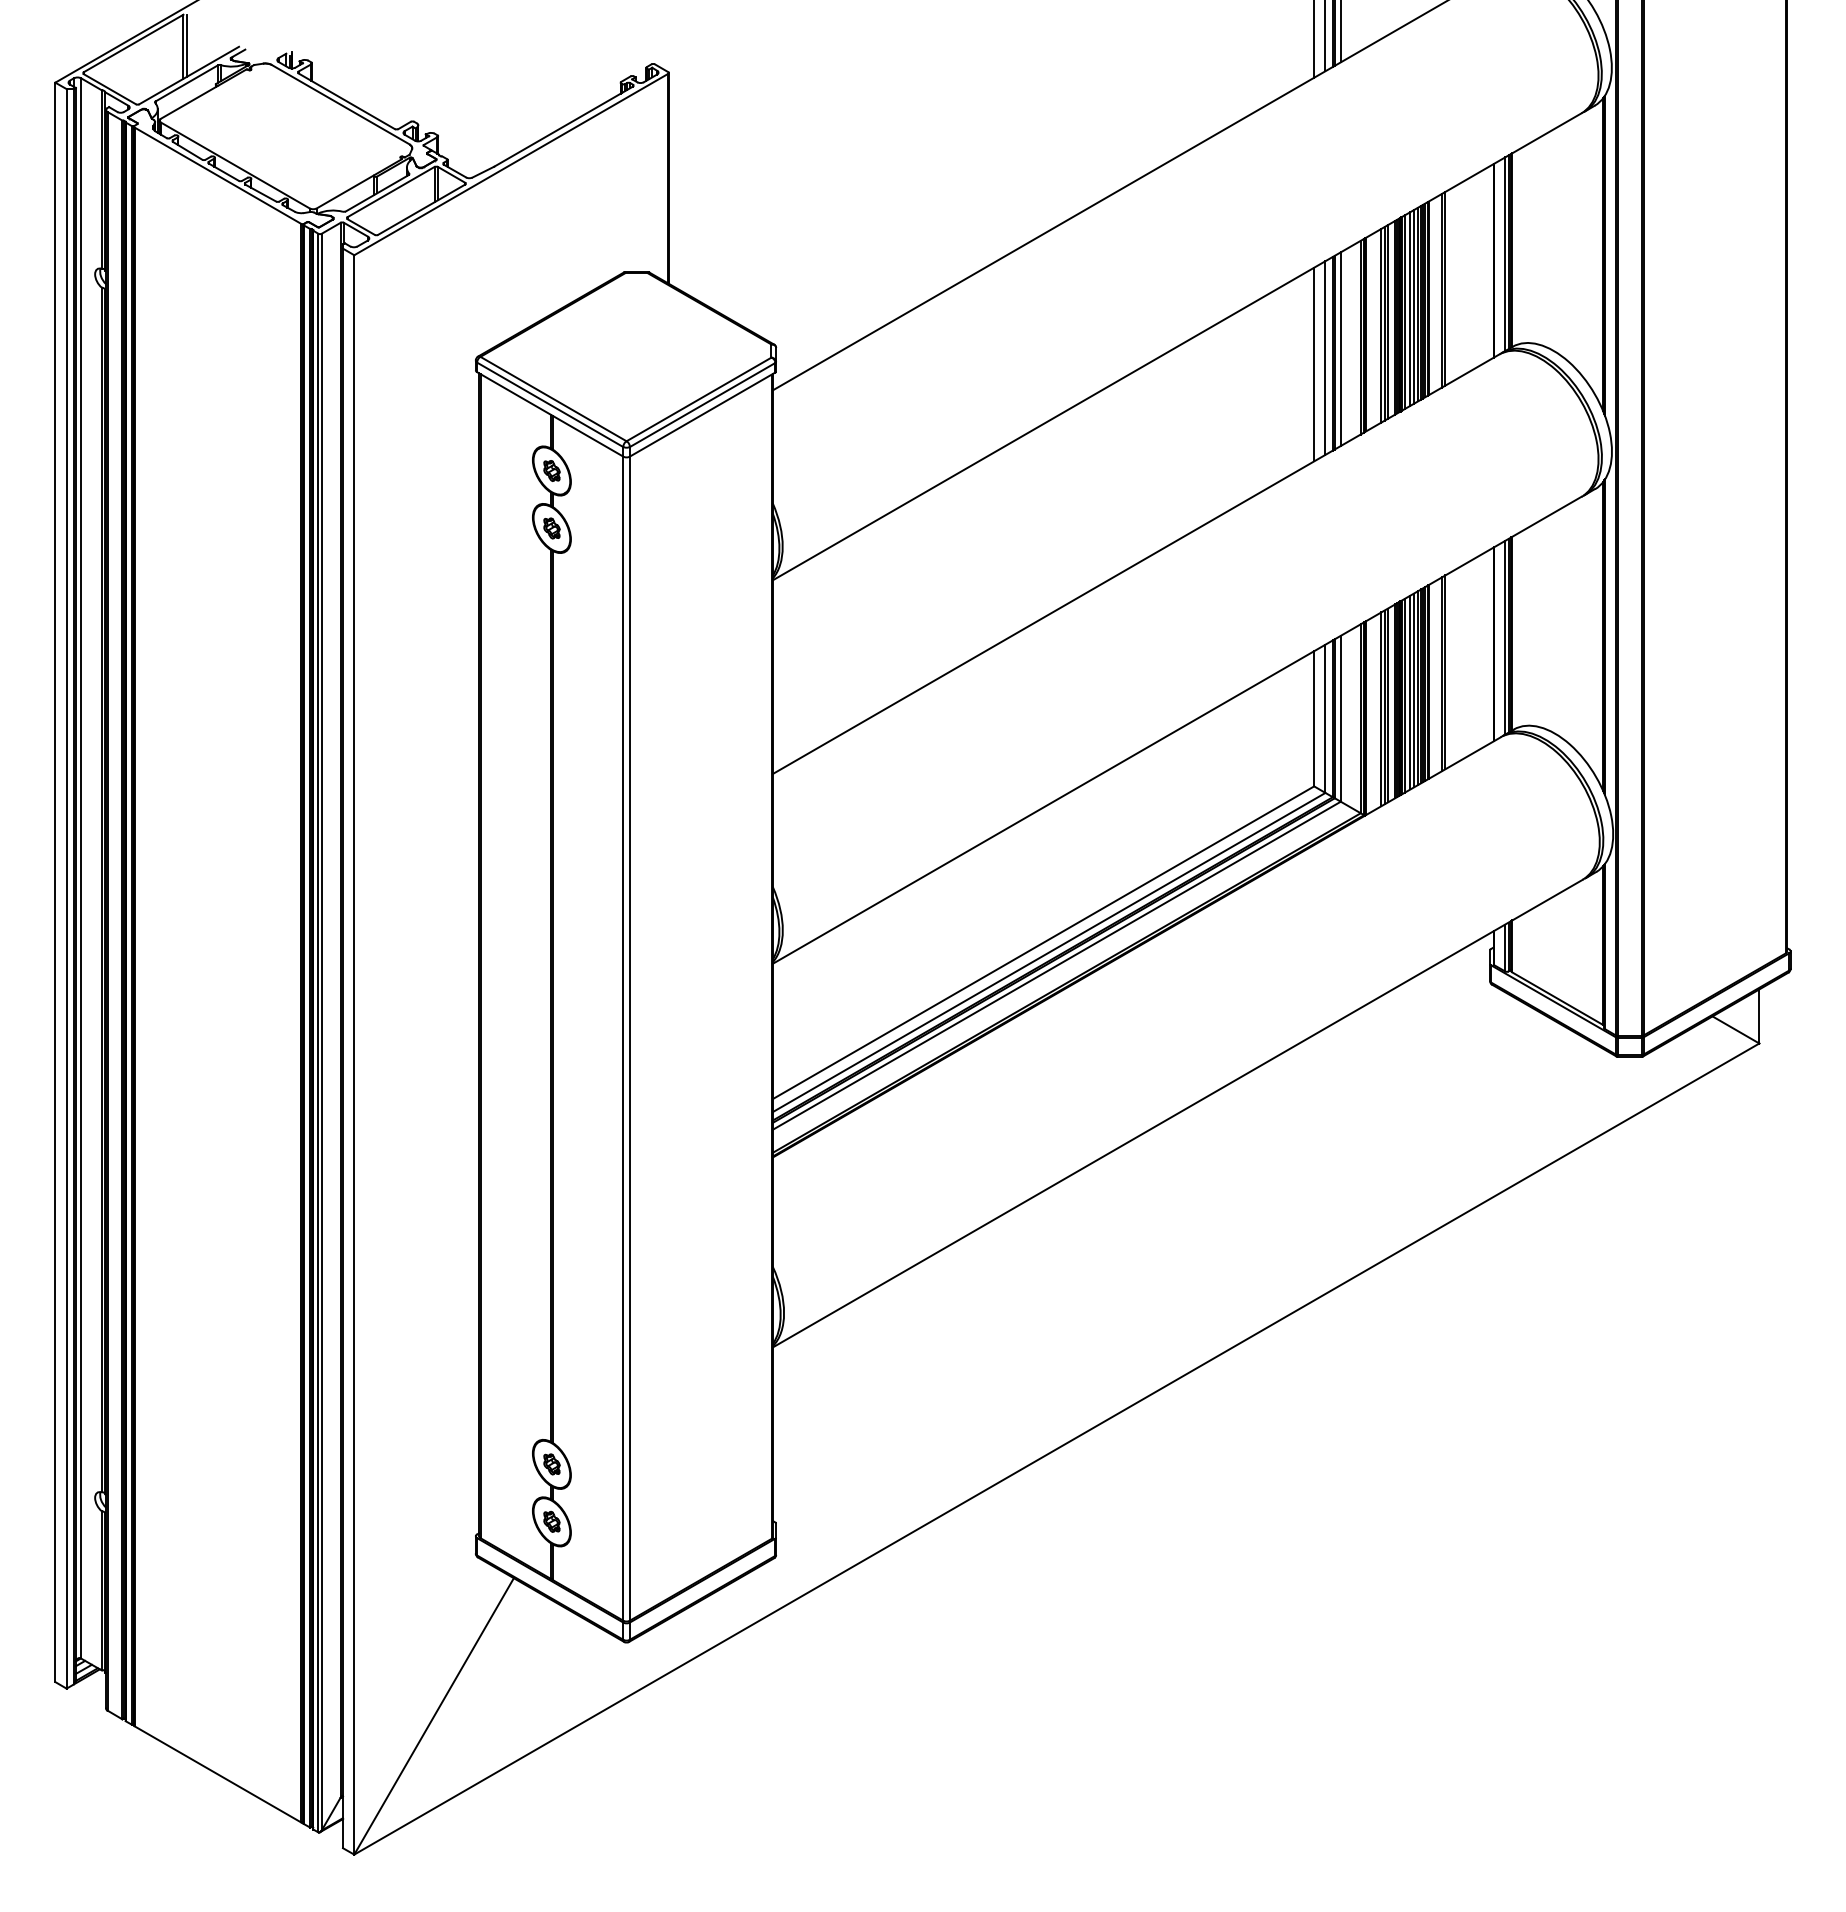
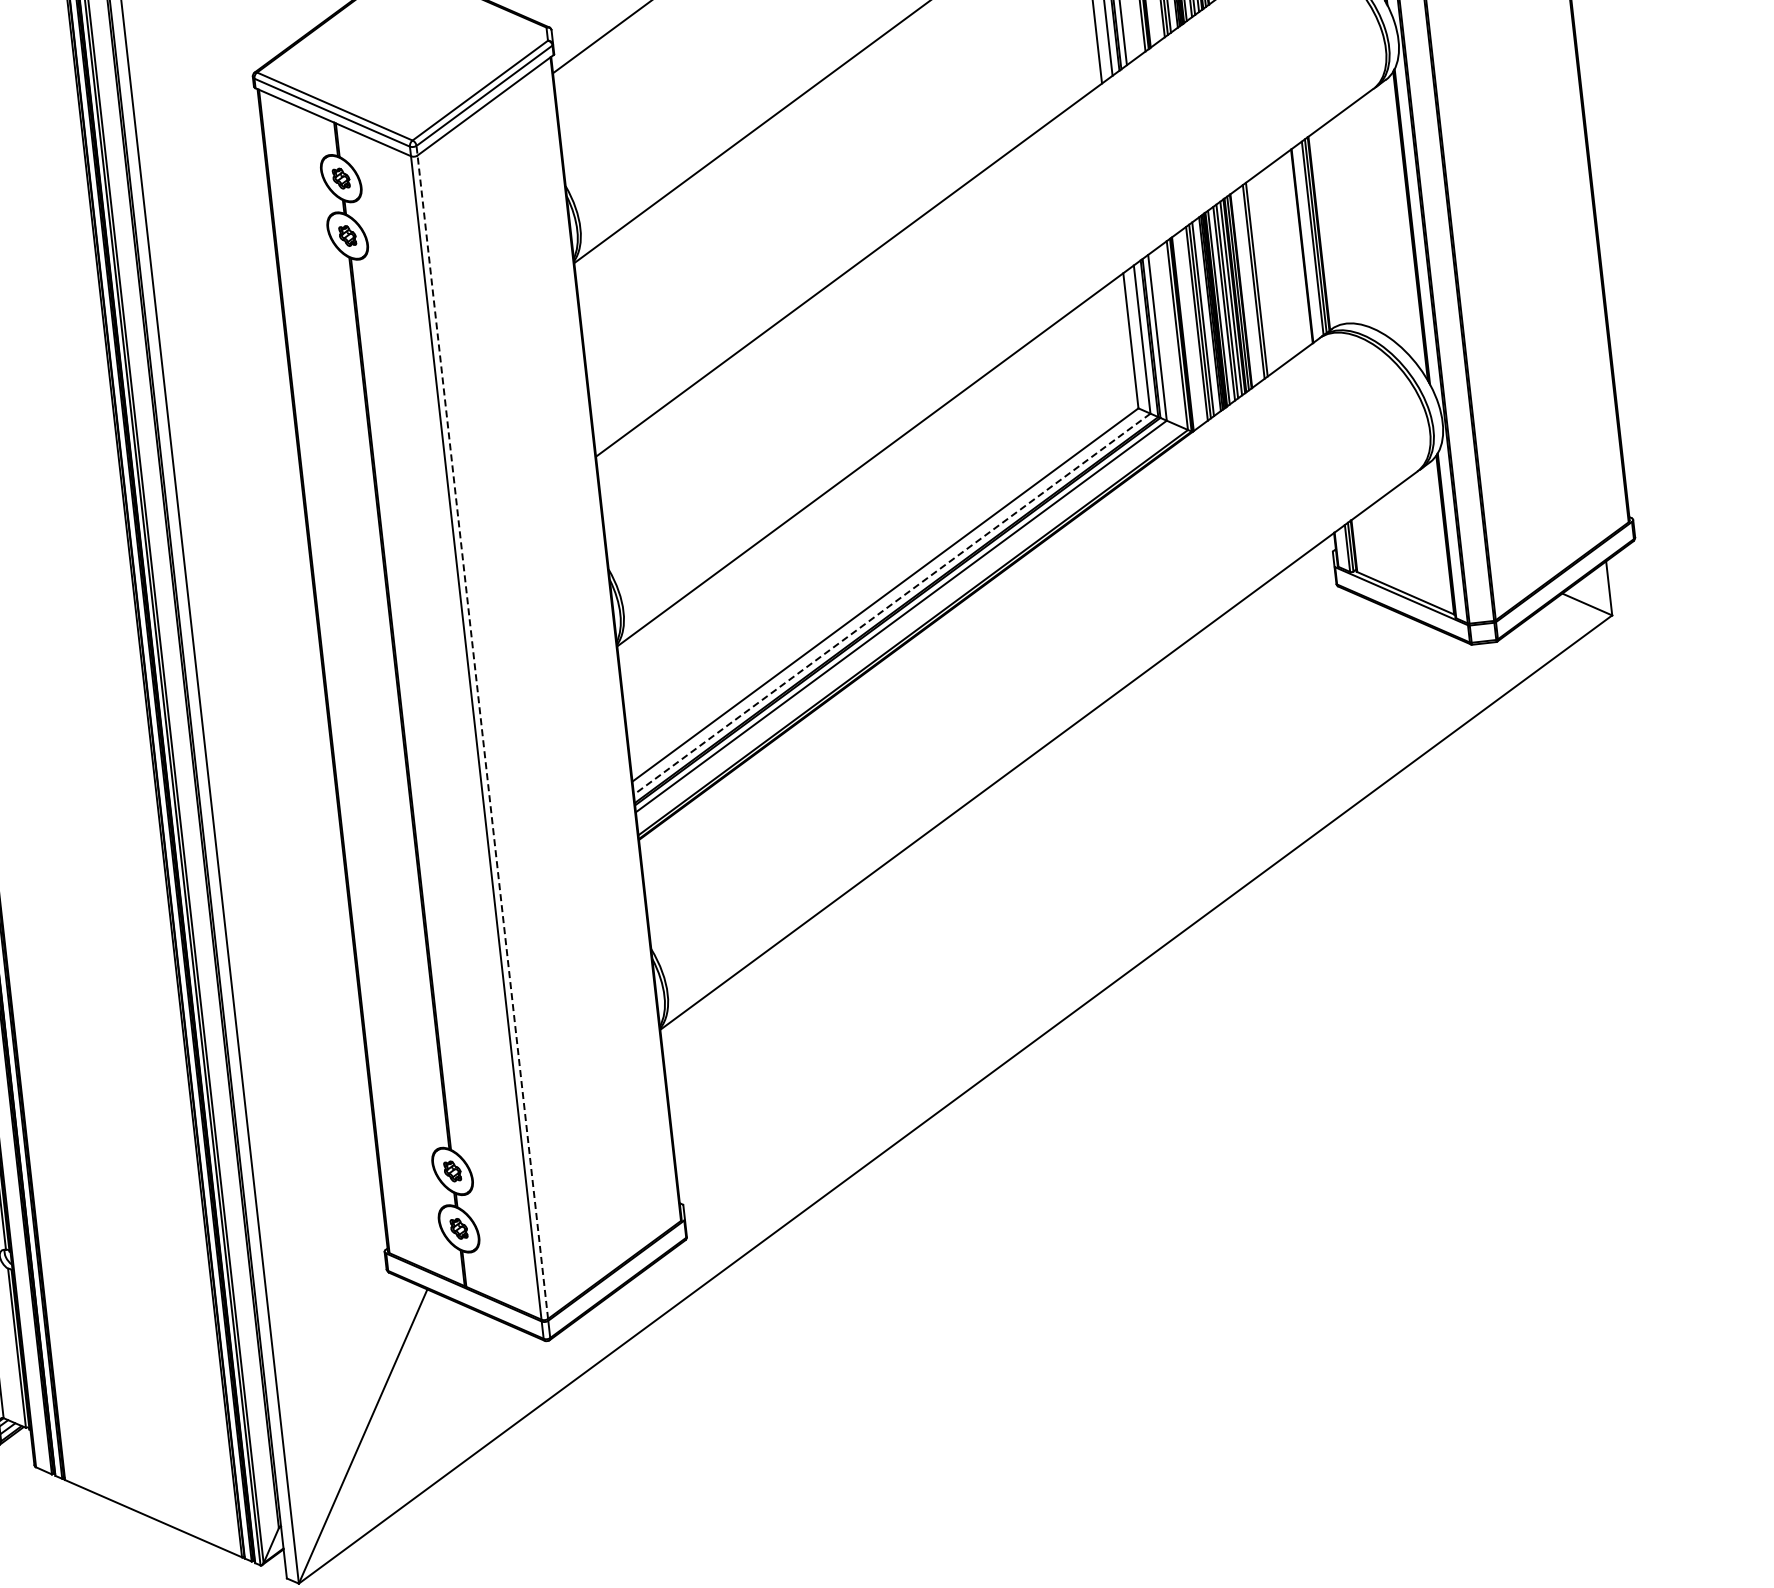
line: (1048, 952) -> (891, 604), solid -> dashed
line: (629, 1033) -> (481, 732), solid -> dashed

